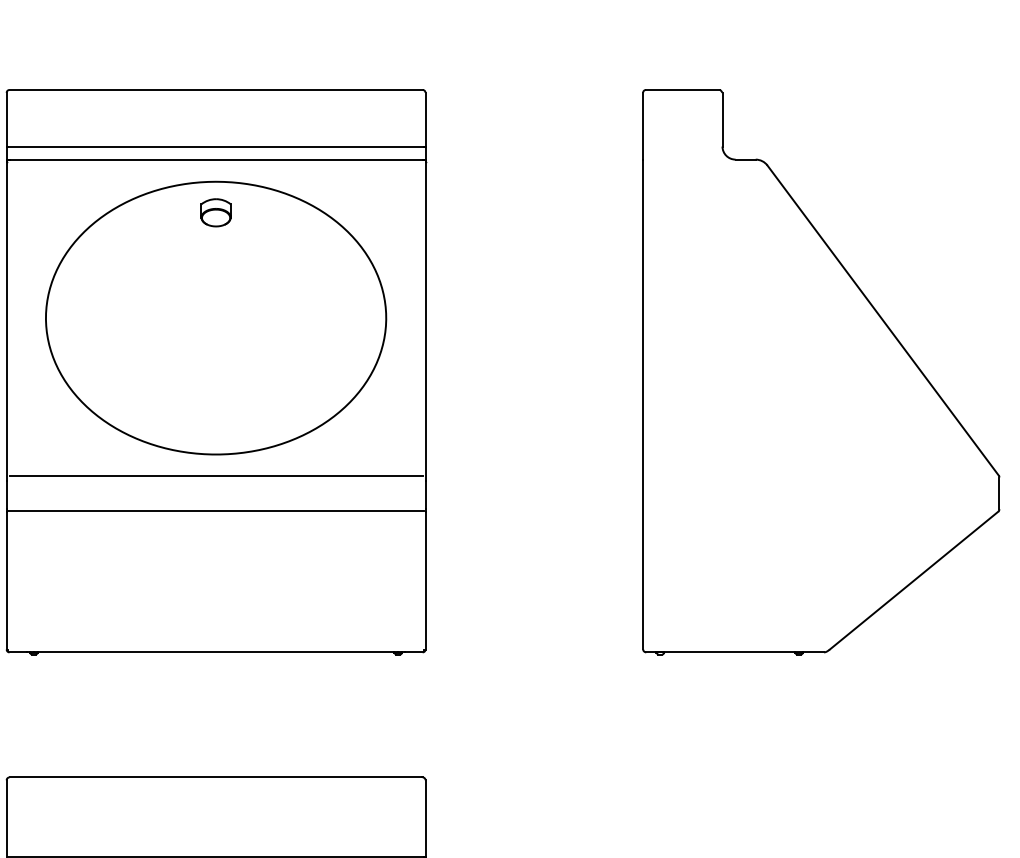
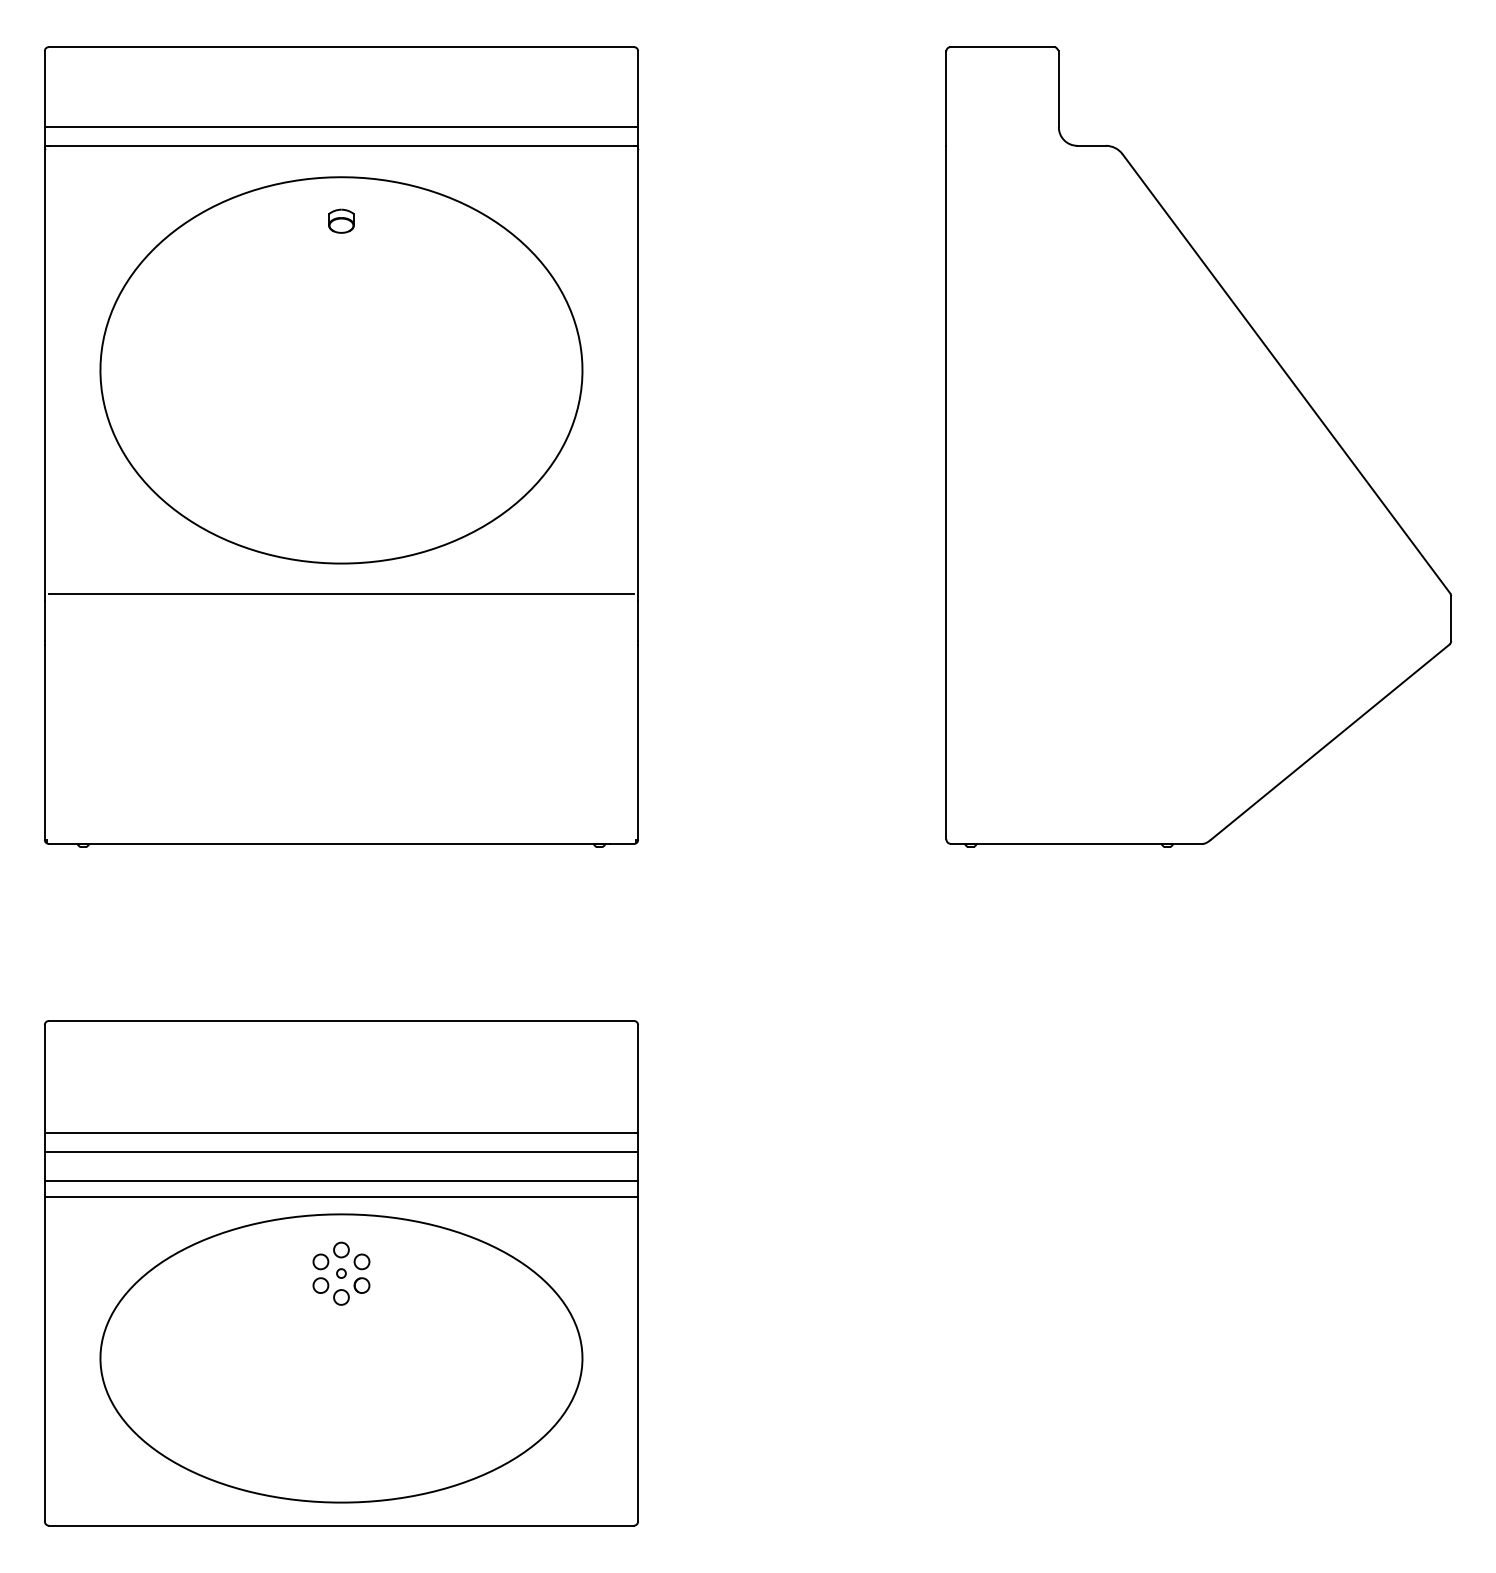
part: (216, 213) -> (341, 221), size x0.6
line: (216, 510) -> (341, 643), removed

